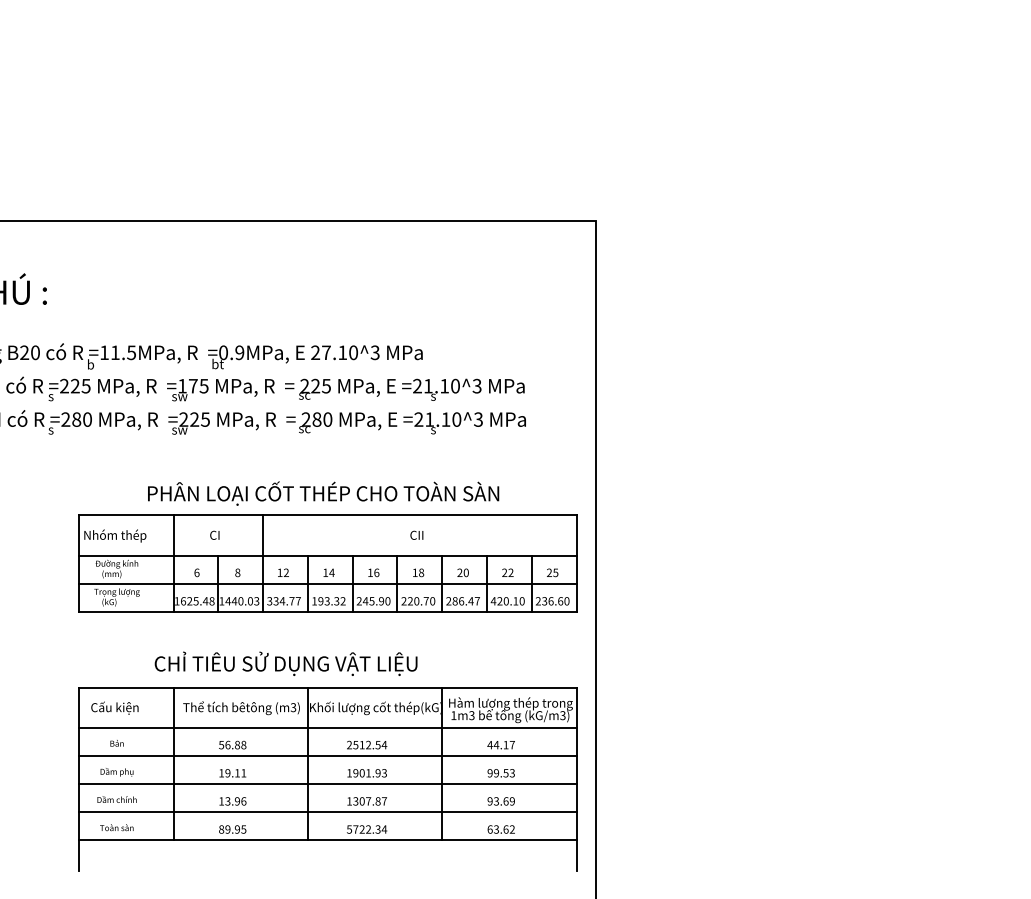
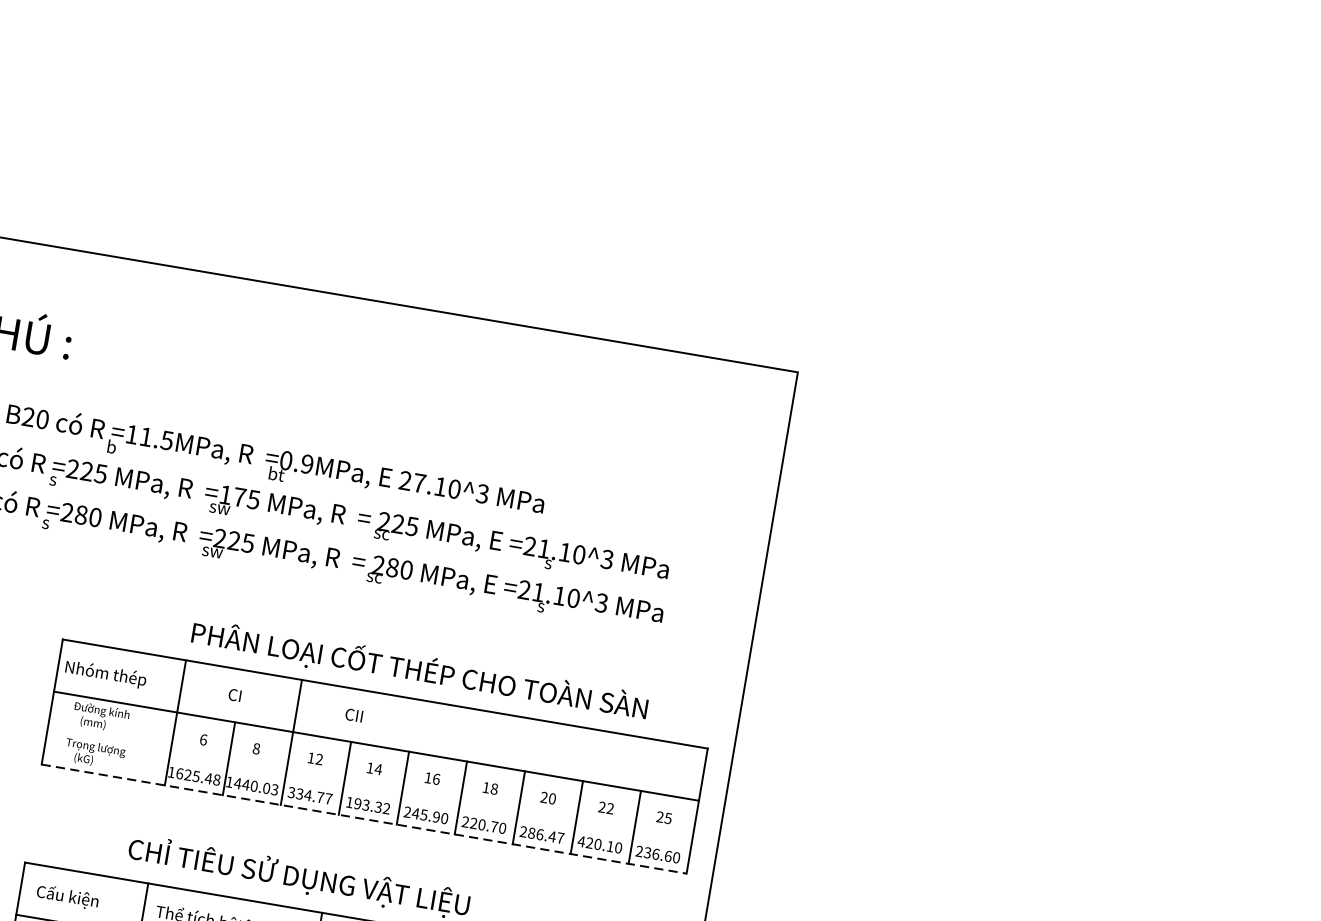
text: (323, 493) -> (419, 670), moved
text: (416, 534) -> (353, 714), moved
line: (327, 583) -> (370, 782), removed
line: (327, 611) -> (364, 818), solid -> dashed

